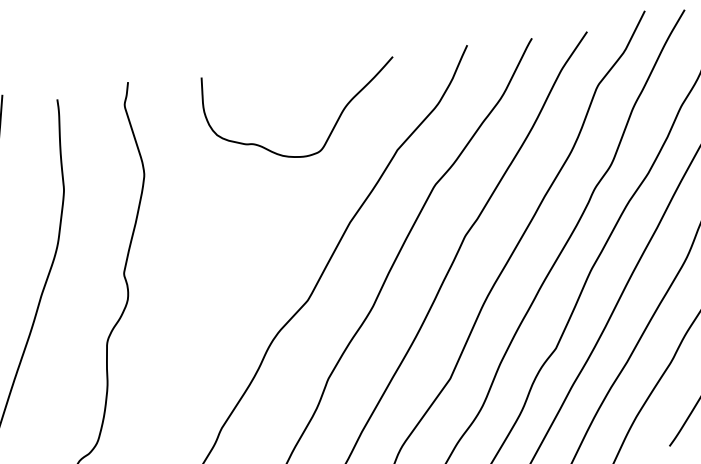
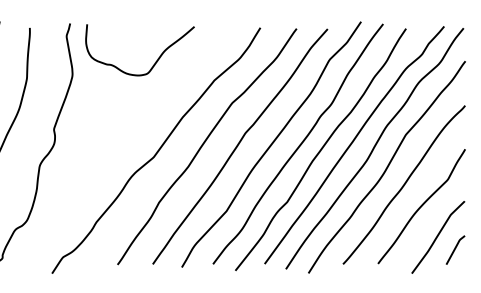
curve: (331, 127) -> (155, 61), moved

